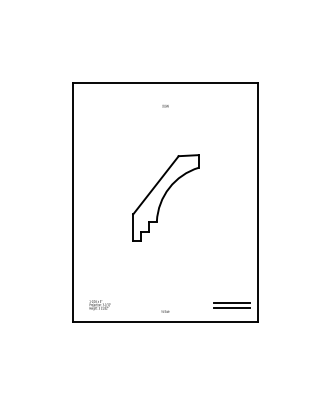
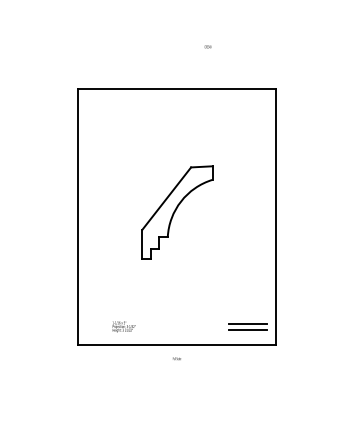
text: (165, 105) -> (207, 46), moved
text: (99, 304) -> (123, 326), moved
text: (165, 311) -> (176, 358), moved

